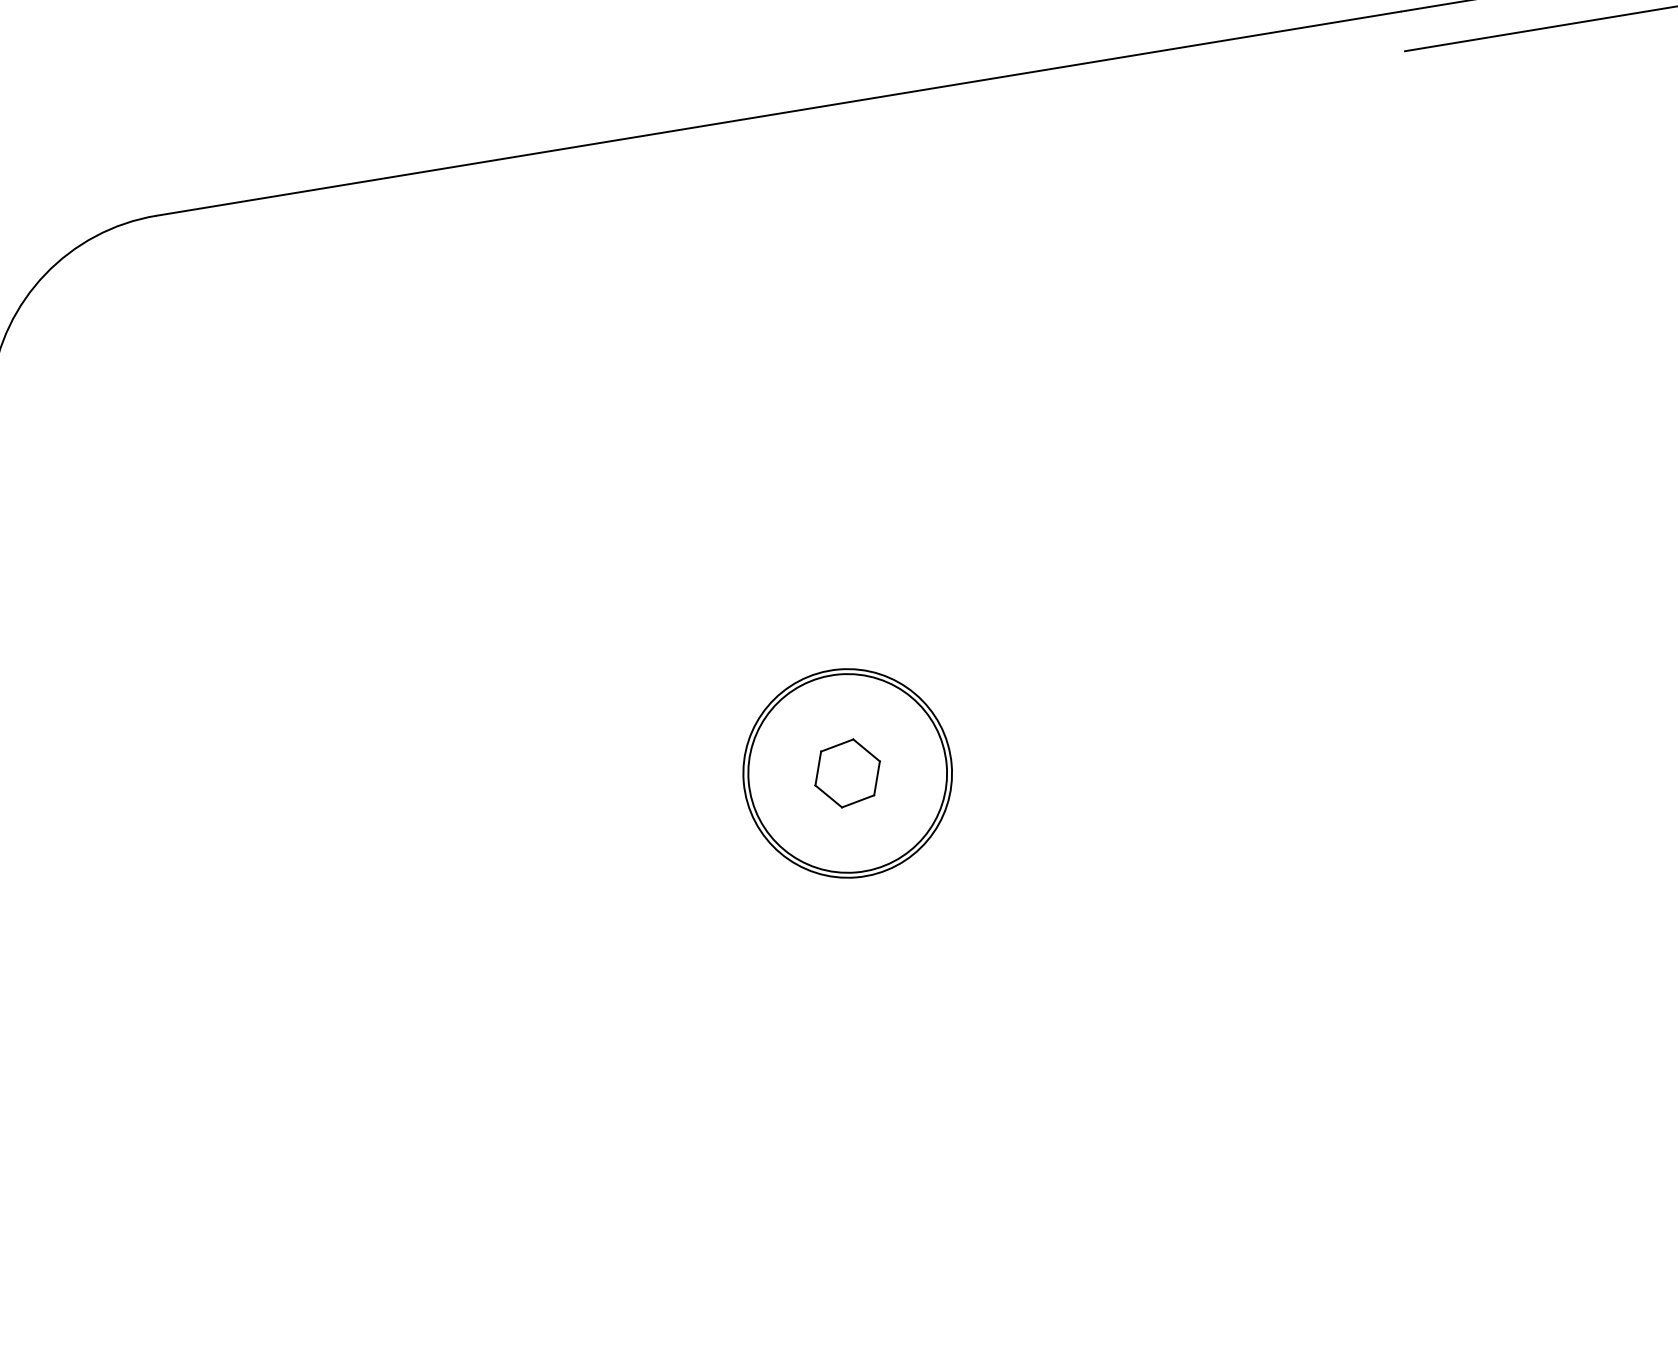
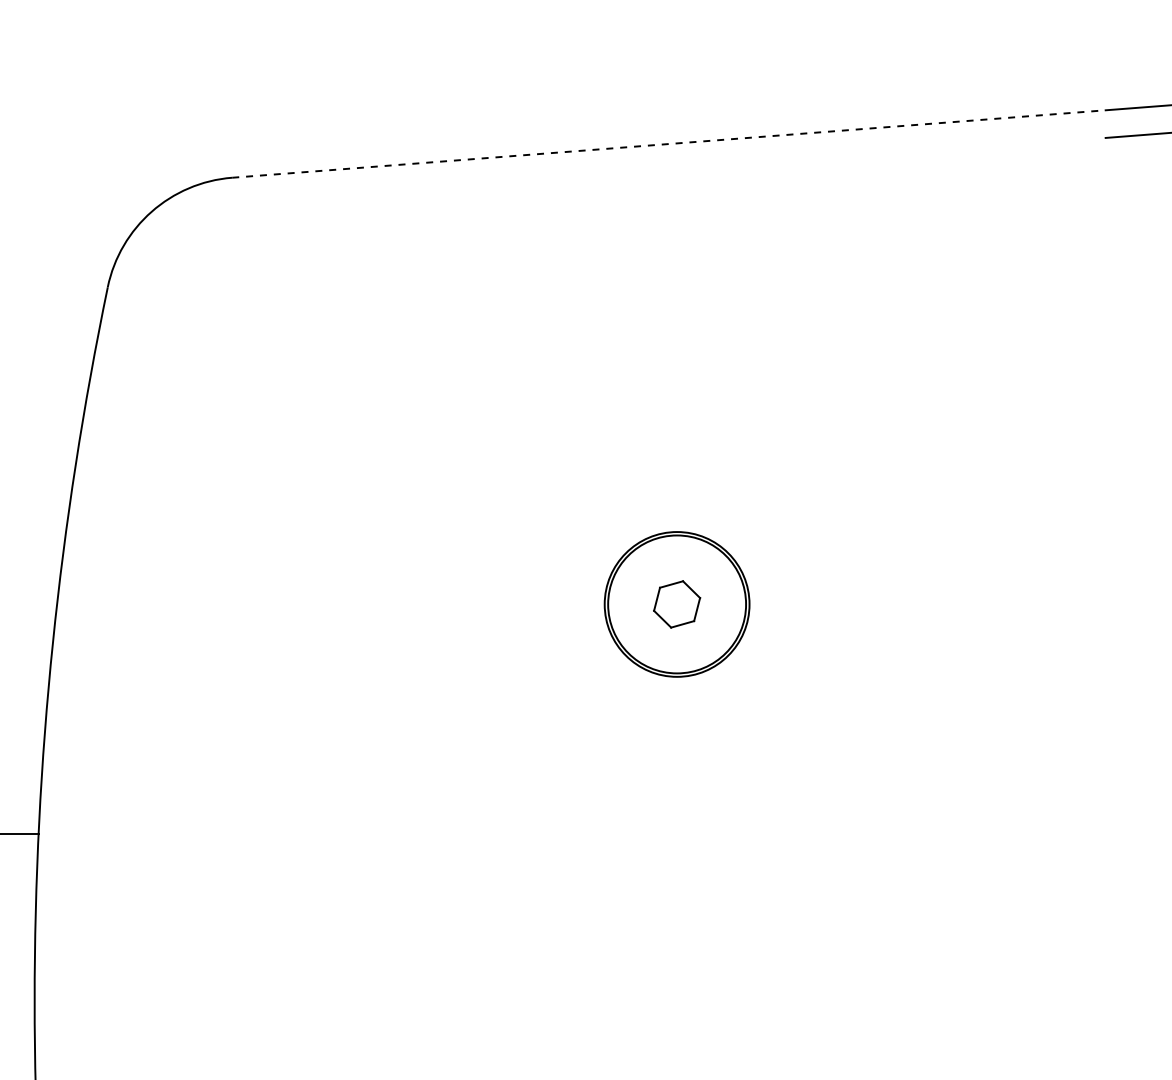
line: (778, 114) -> (668, 144), solid -> dashed

